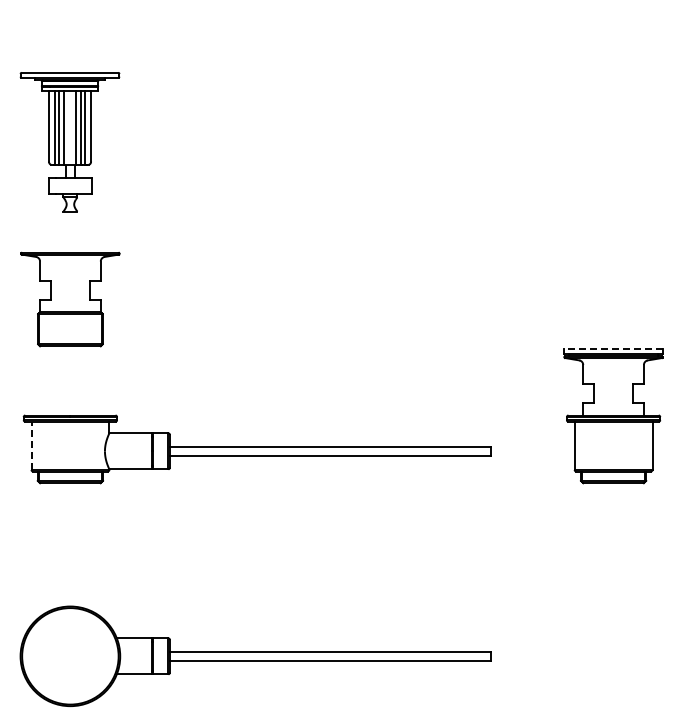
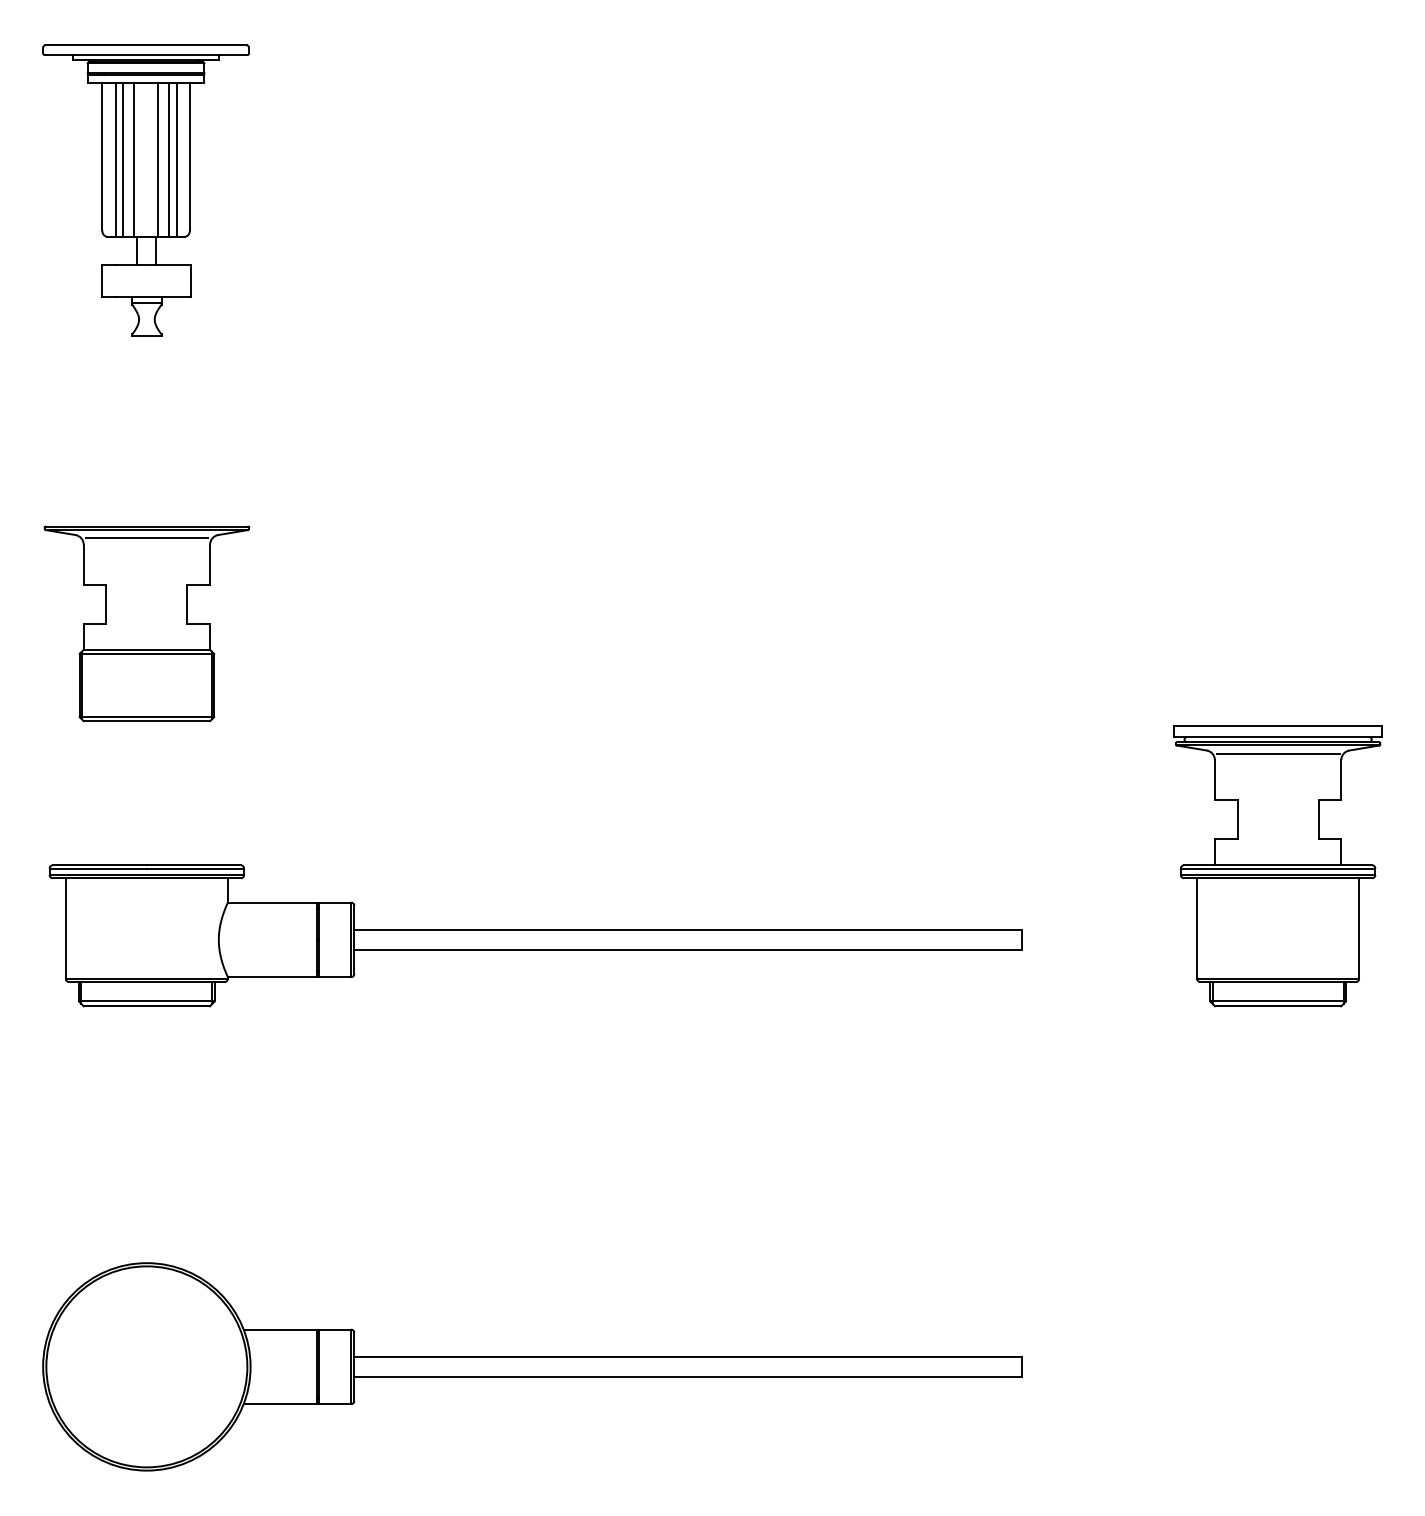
part: (69, 142) -> (144, 190), moved
line: (70, 258) -> (147, 538), added
line: (613, 348) -> (1277, 725), dashed -> solid
line: (613, 361) -> (1277, 752), added
line: (31, 445) -> (65, 927), dashed -> solid

